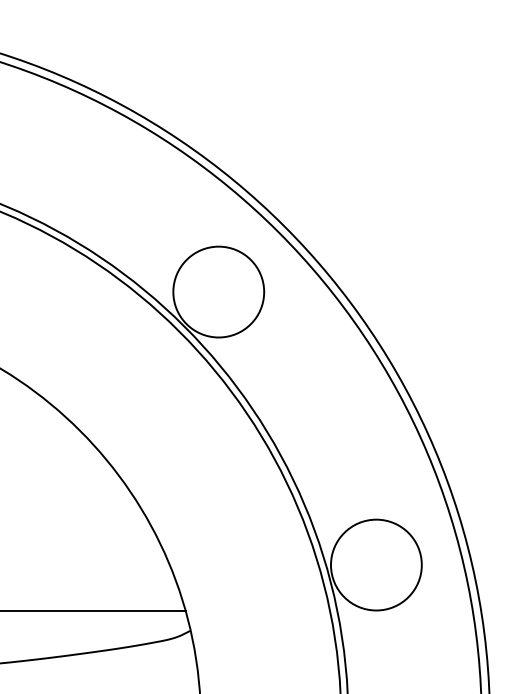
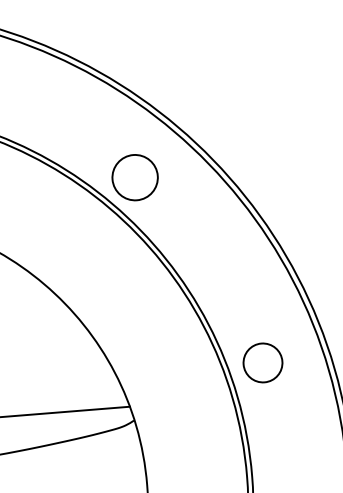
circle: (218, 291) -> (134, 177), size x0.7
circle: (375, 564) -> (262, 362), size x0.6

